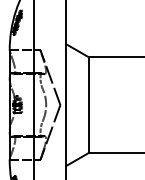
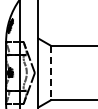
line: (89, 106) -> (51, 73), solid -> dashed

